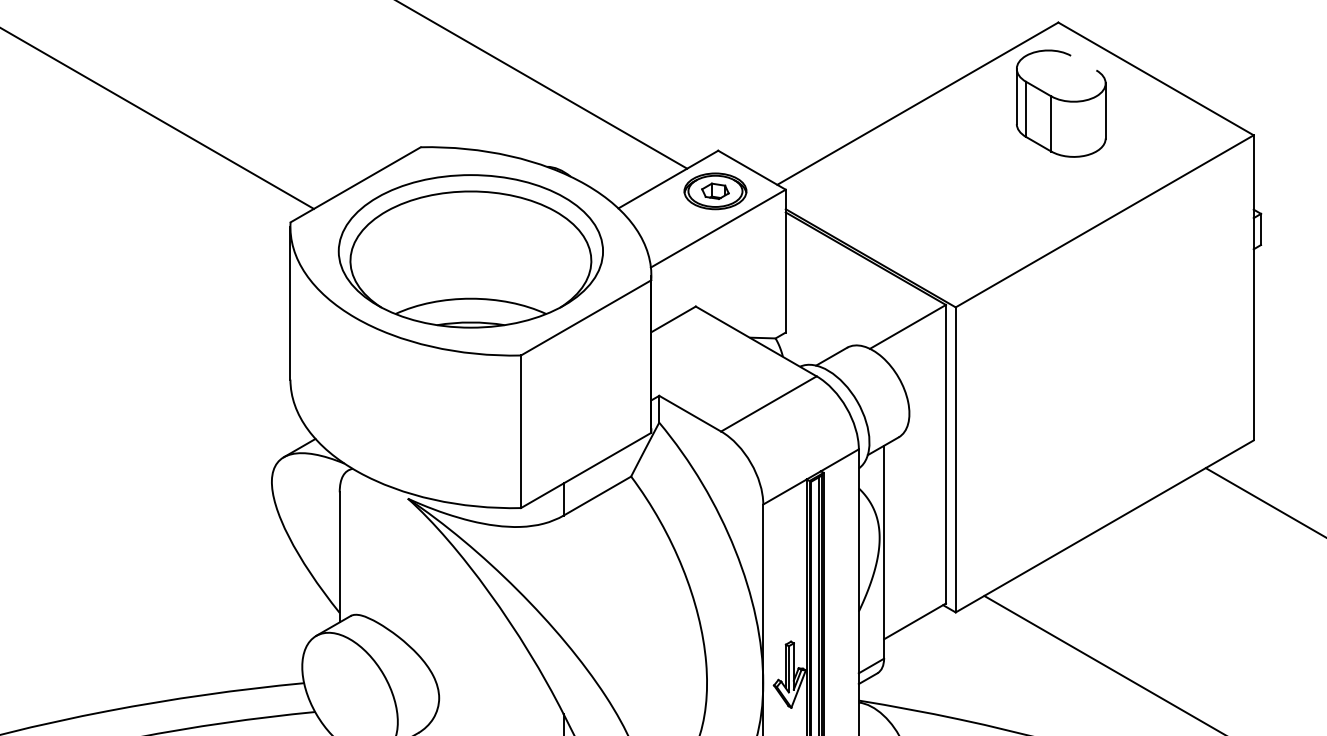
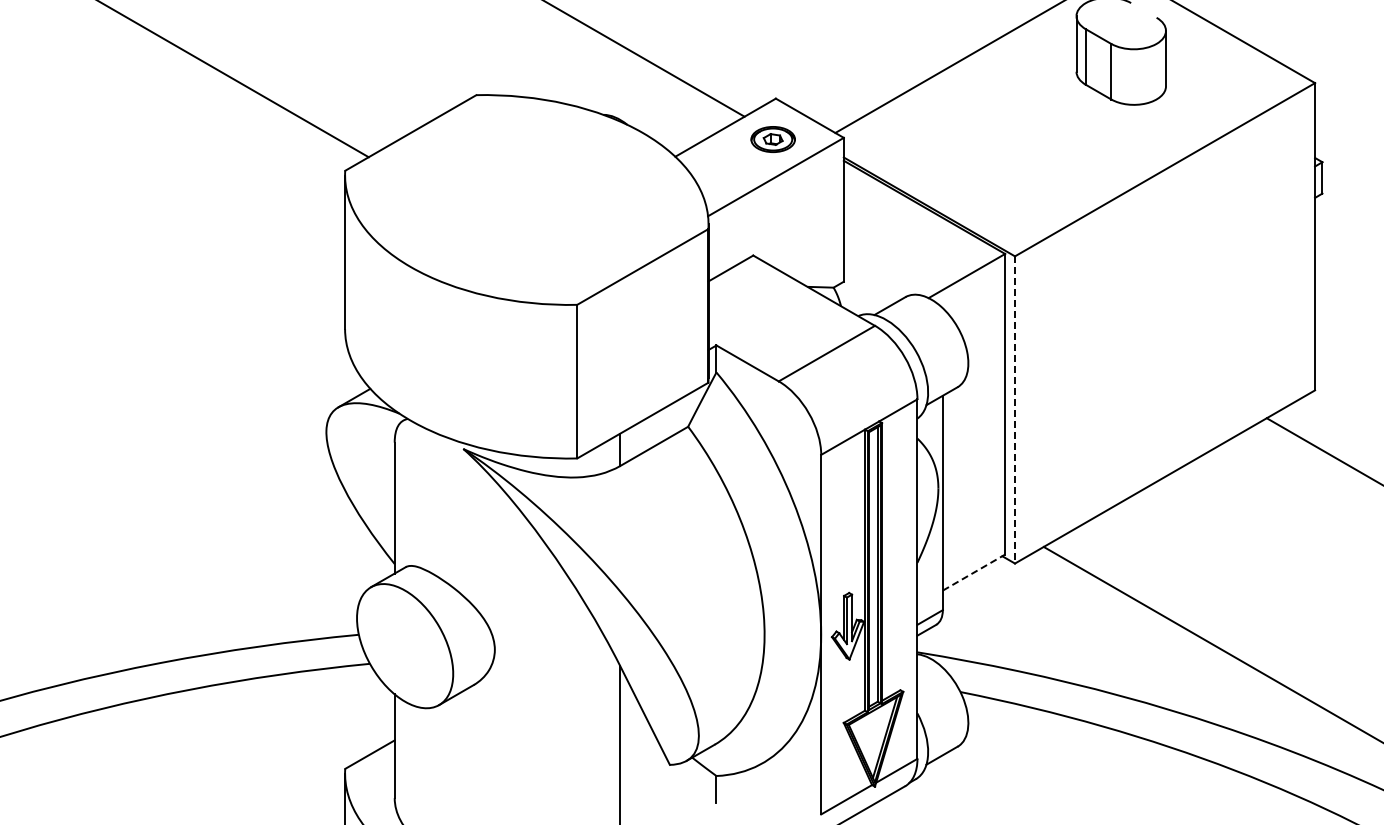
part: (715, 191) -> (773, 139), size x0.7
part: (470, 250) -> (526, 199), removed
line: (956, 459) -> (1015, 409), solid -> dashed
line: (915, 621) -> (974, 572), solid -> dashed

